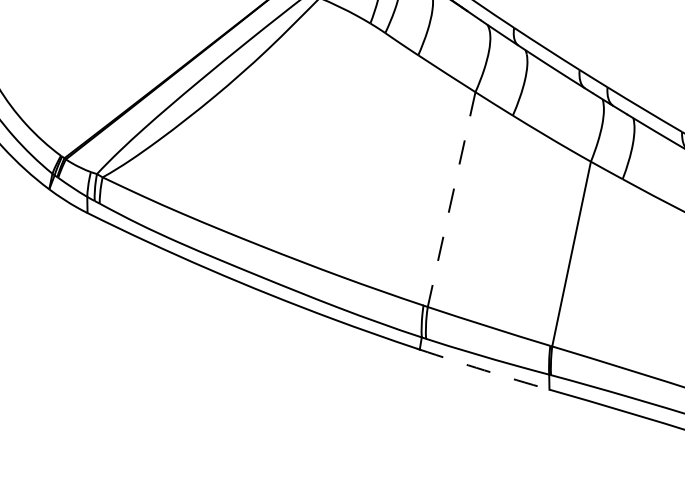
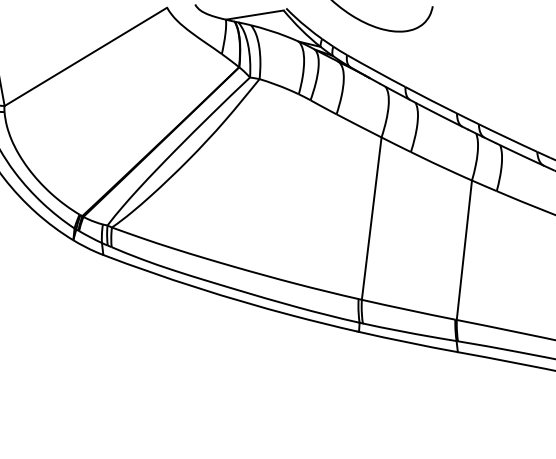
line: (451, 199) -> (371, 218), dashed -> solid
arc: (484, 370) -> (408, 342), dashed -> solid

